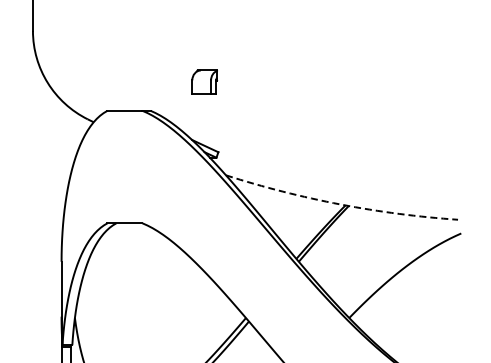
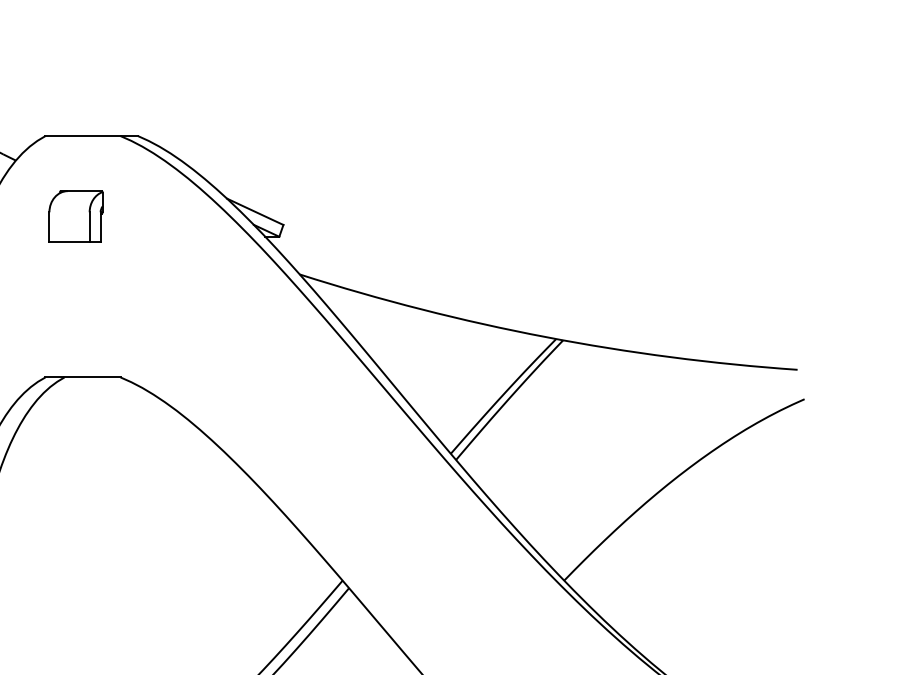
part: (204, 81) -> (75, 214), moved
arc: (340, 204) -> (545, 337), dashed -> solid

